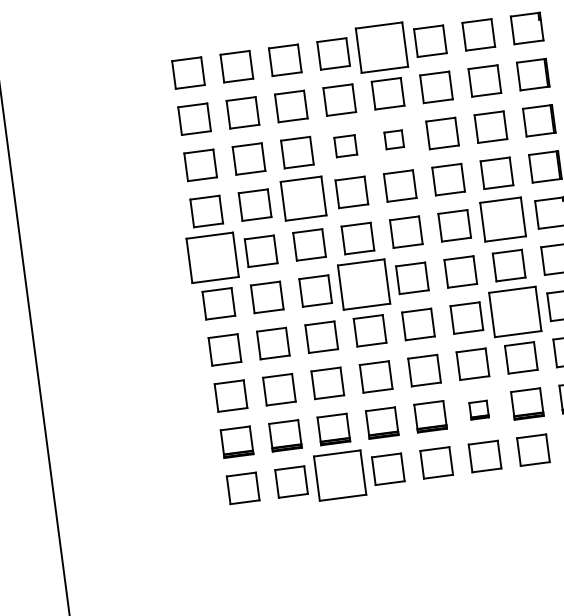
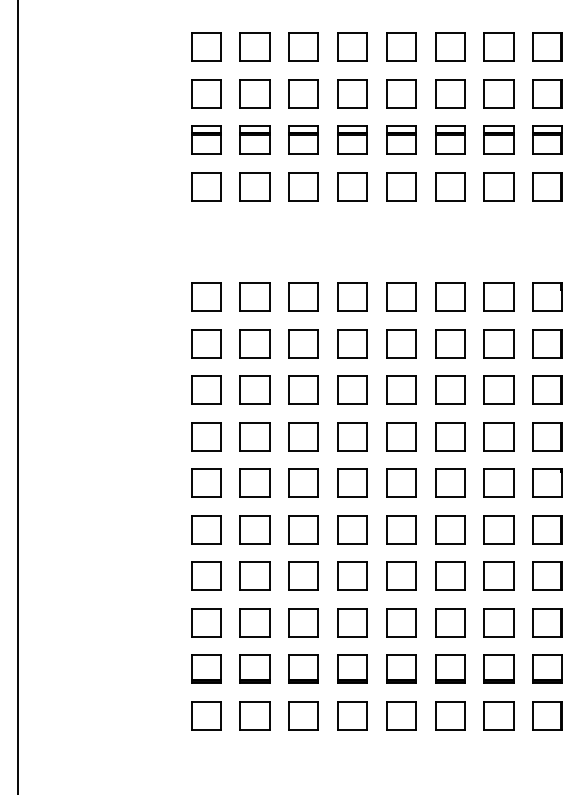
part: (382, 47) -> (401, 296), size x0.62
part: (394, 139) -> (401, 389), size x1.67
part: (345, 145) -> (352, 389), size x1.43
part: (303, 198) -> (303, 436), size x0.71
part: (502, 218) -> (498, 482), size x0.71
part: (213, 256) -> (206, 482), size x0.62
part: (363, 284) -> (352, 529), size x0.62
part: (514, 310) -> (498, 575), size x0.62
part: (479, 409) -> (450, 668), size x1.67
part: (339, 475) -> (303, 715), size x0.62

